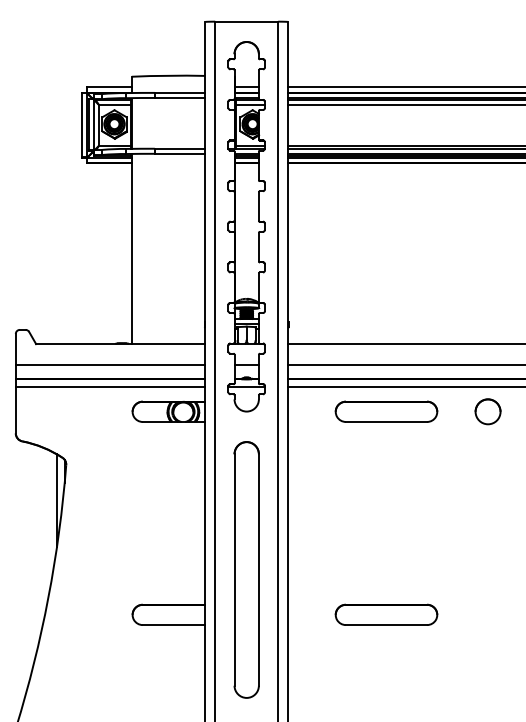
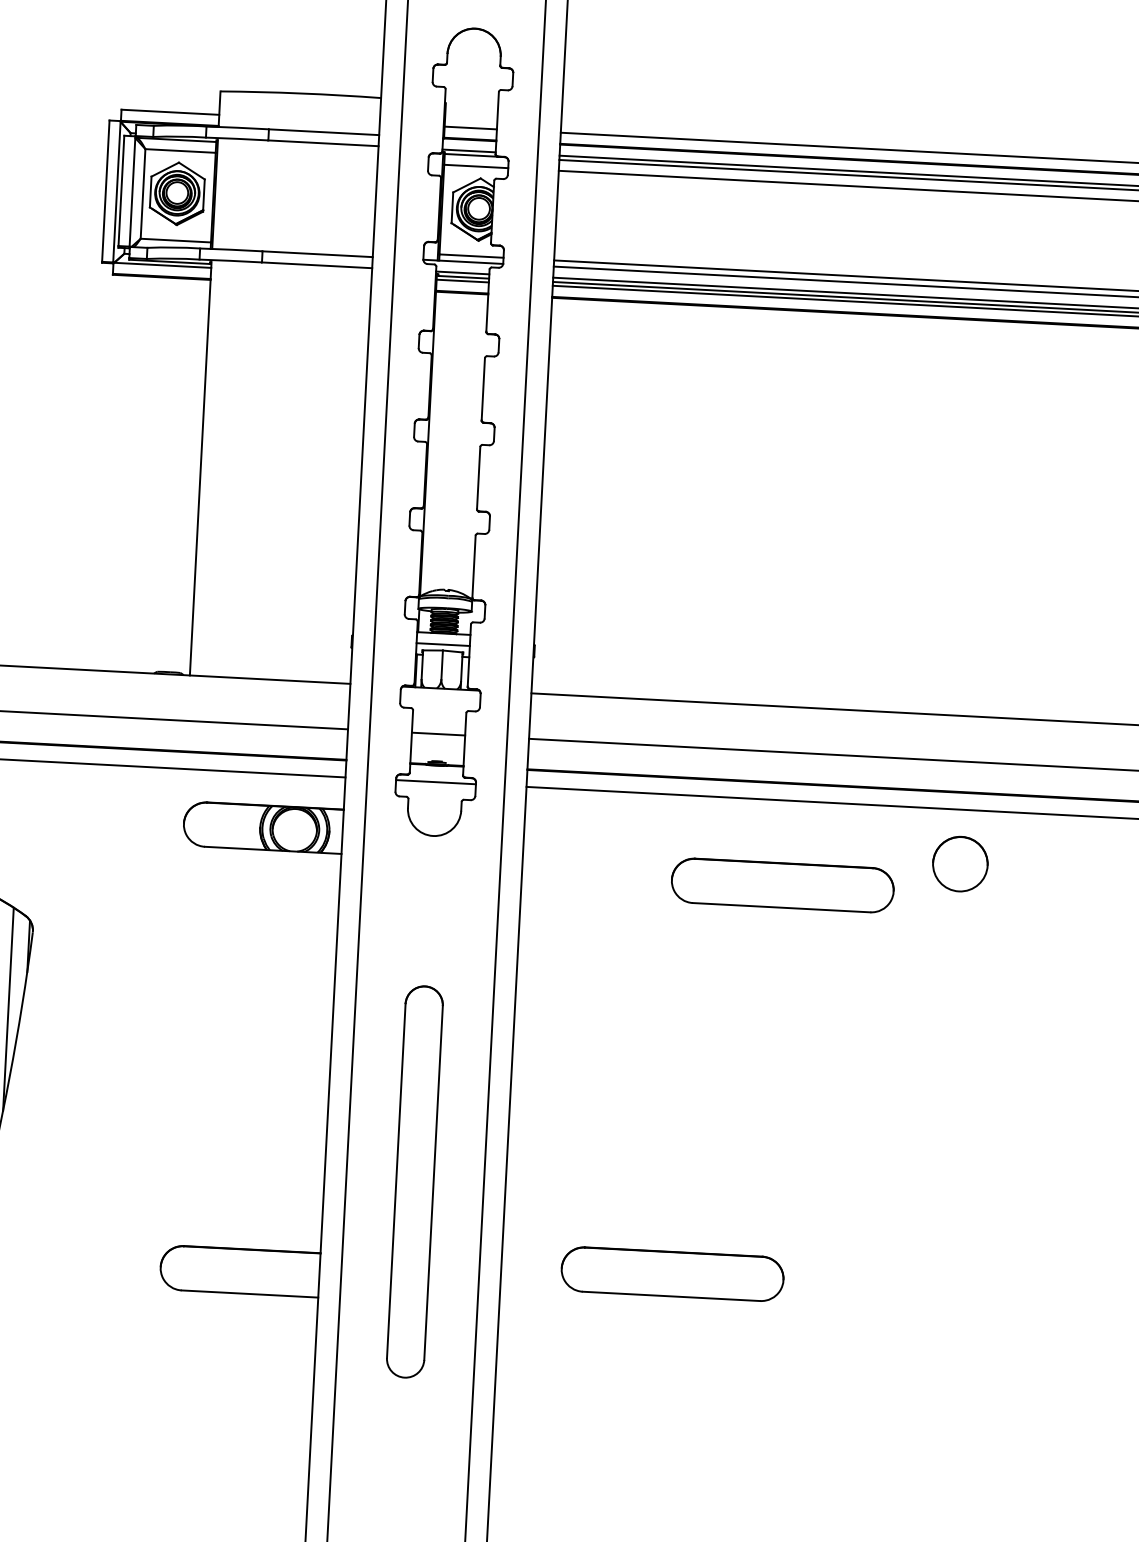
part: (386, 411) -> (782, 884), moved
part: (246, 569) -> (414, 1180), size x0.7
part: (386, 614) -> (672, 1273), moved

